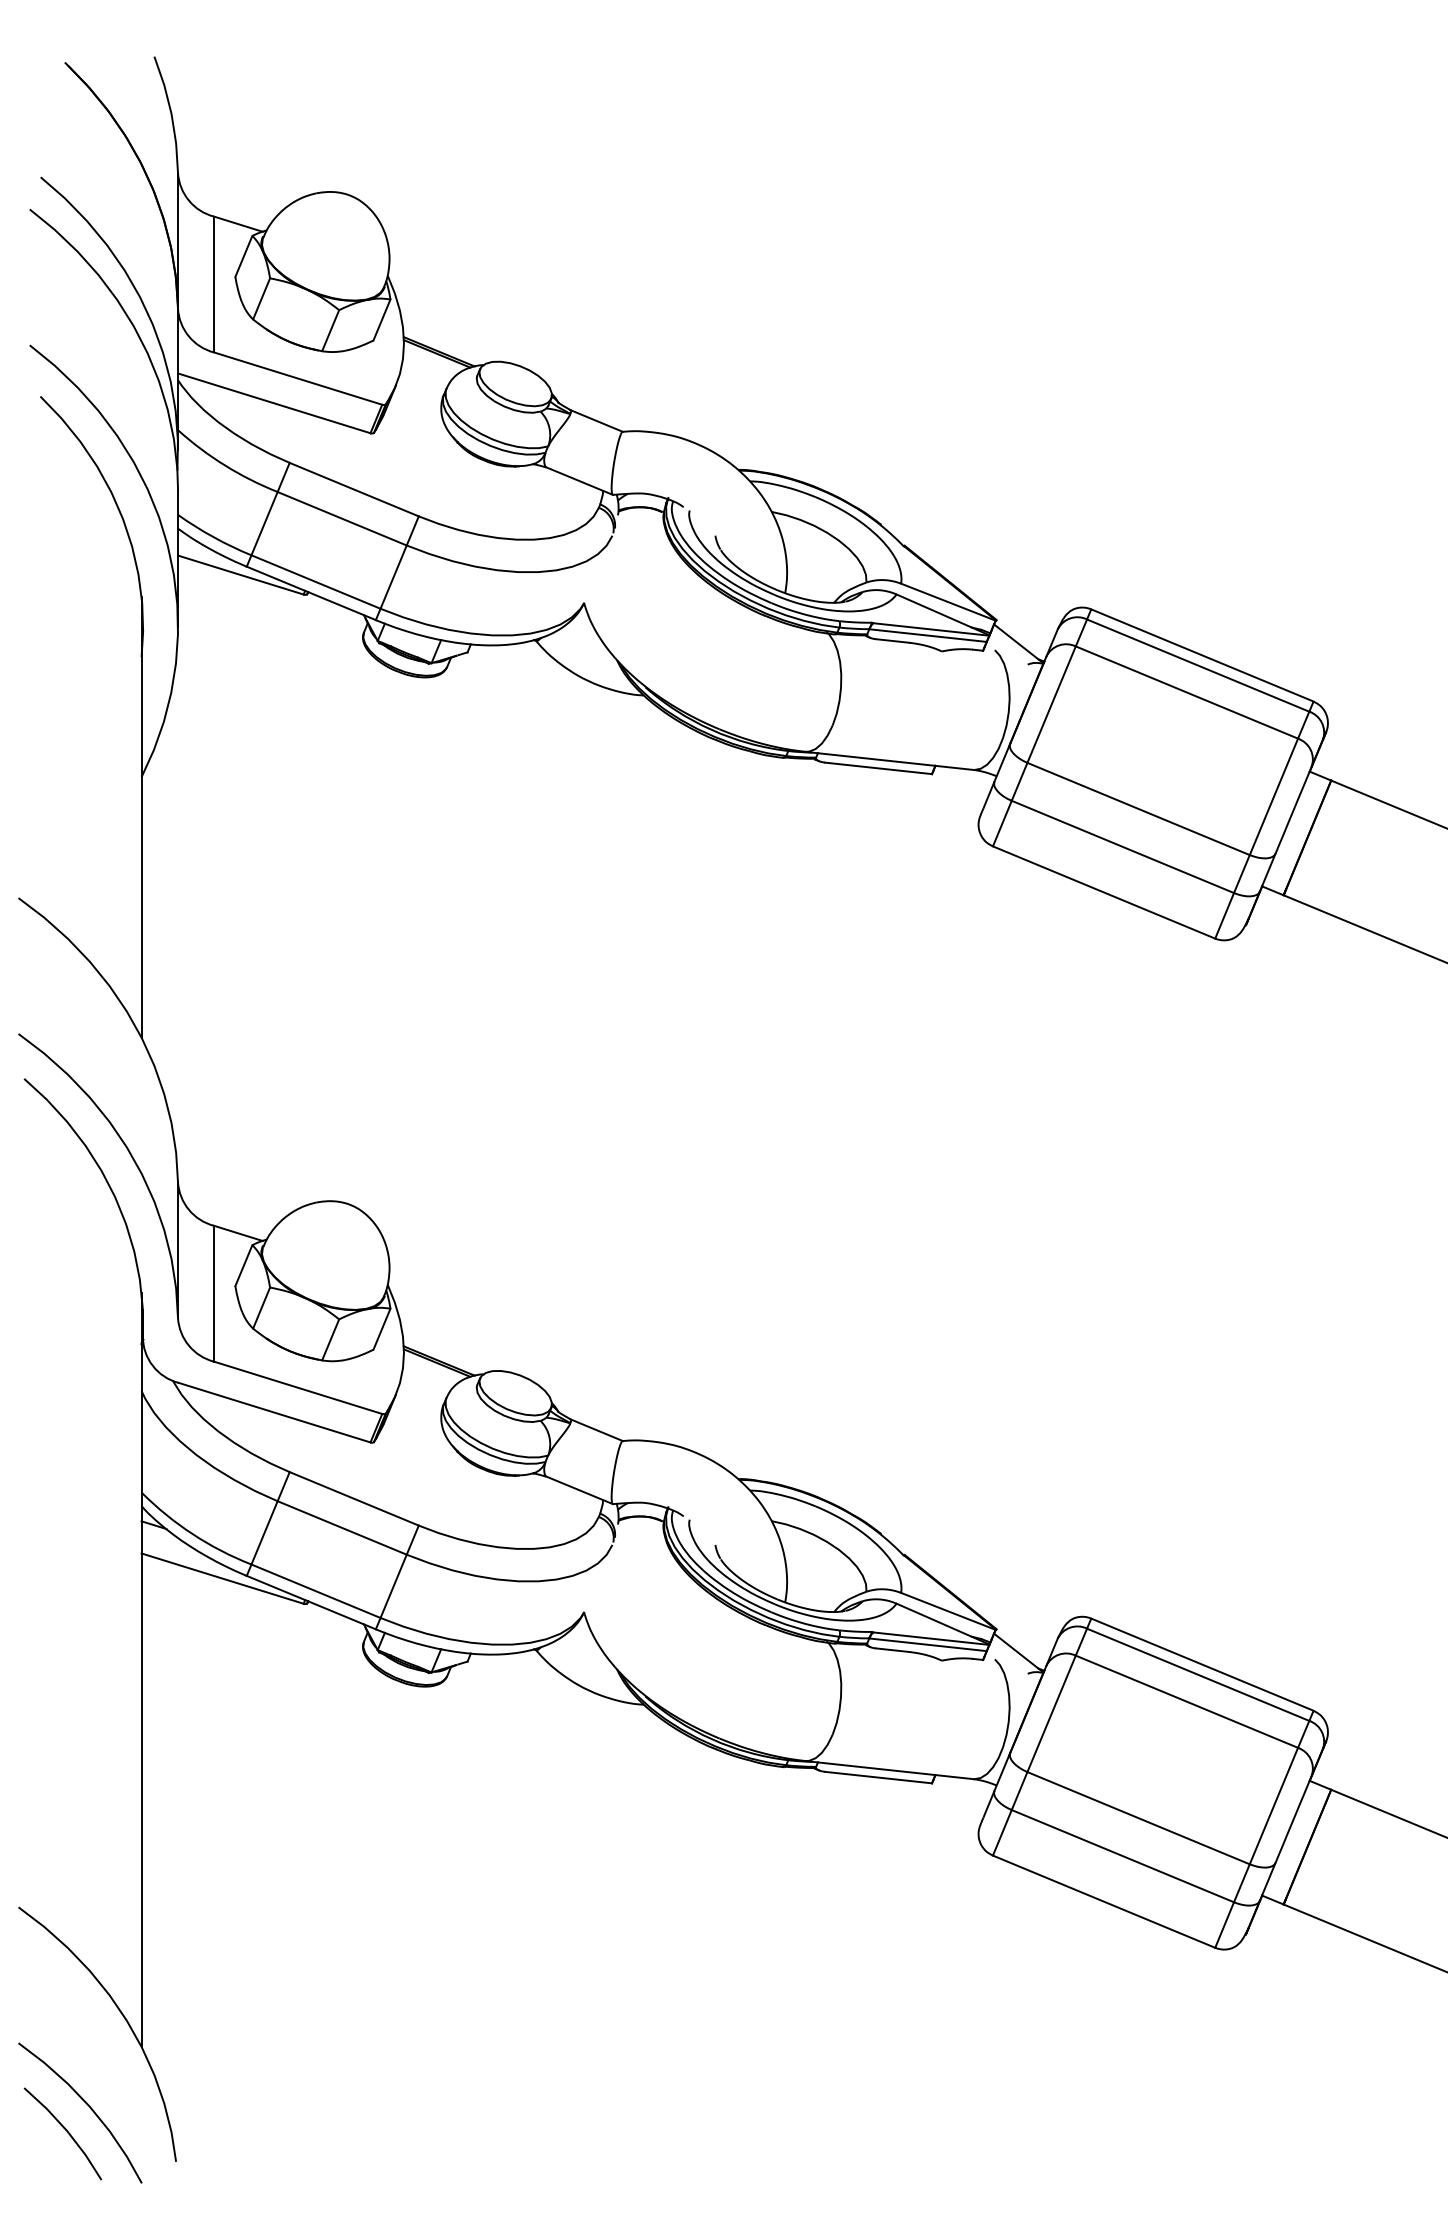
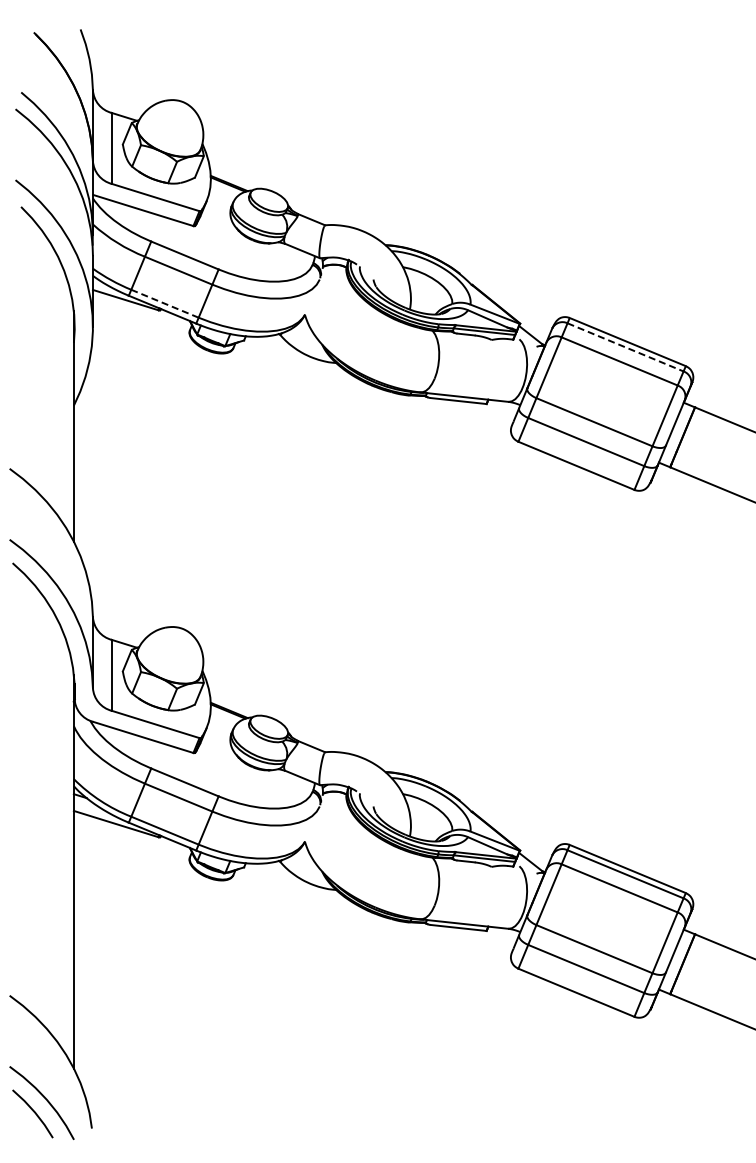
line: (315, 581) -> (164, 303), solid -> dashed
line: (1198, 665) -> (625, 347), solid -> dashed

